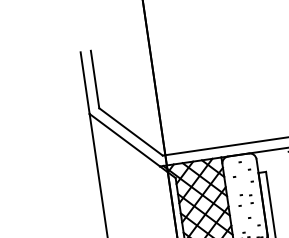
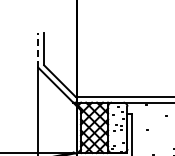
line: (85, 83) -> (38, 50), solid -> dashed

